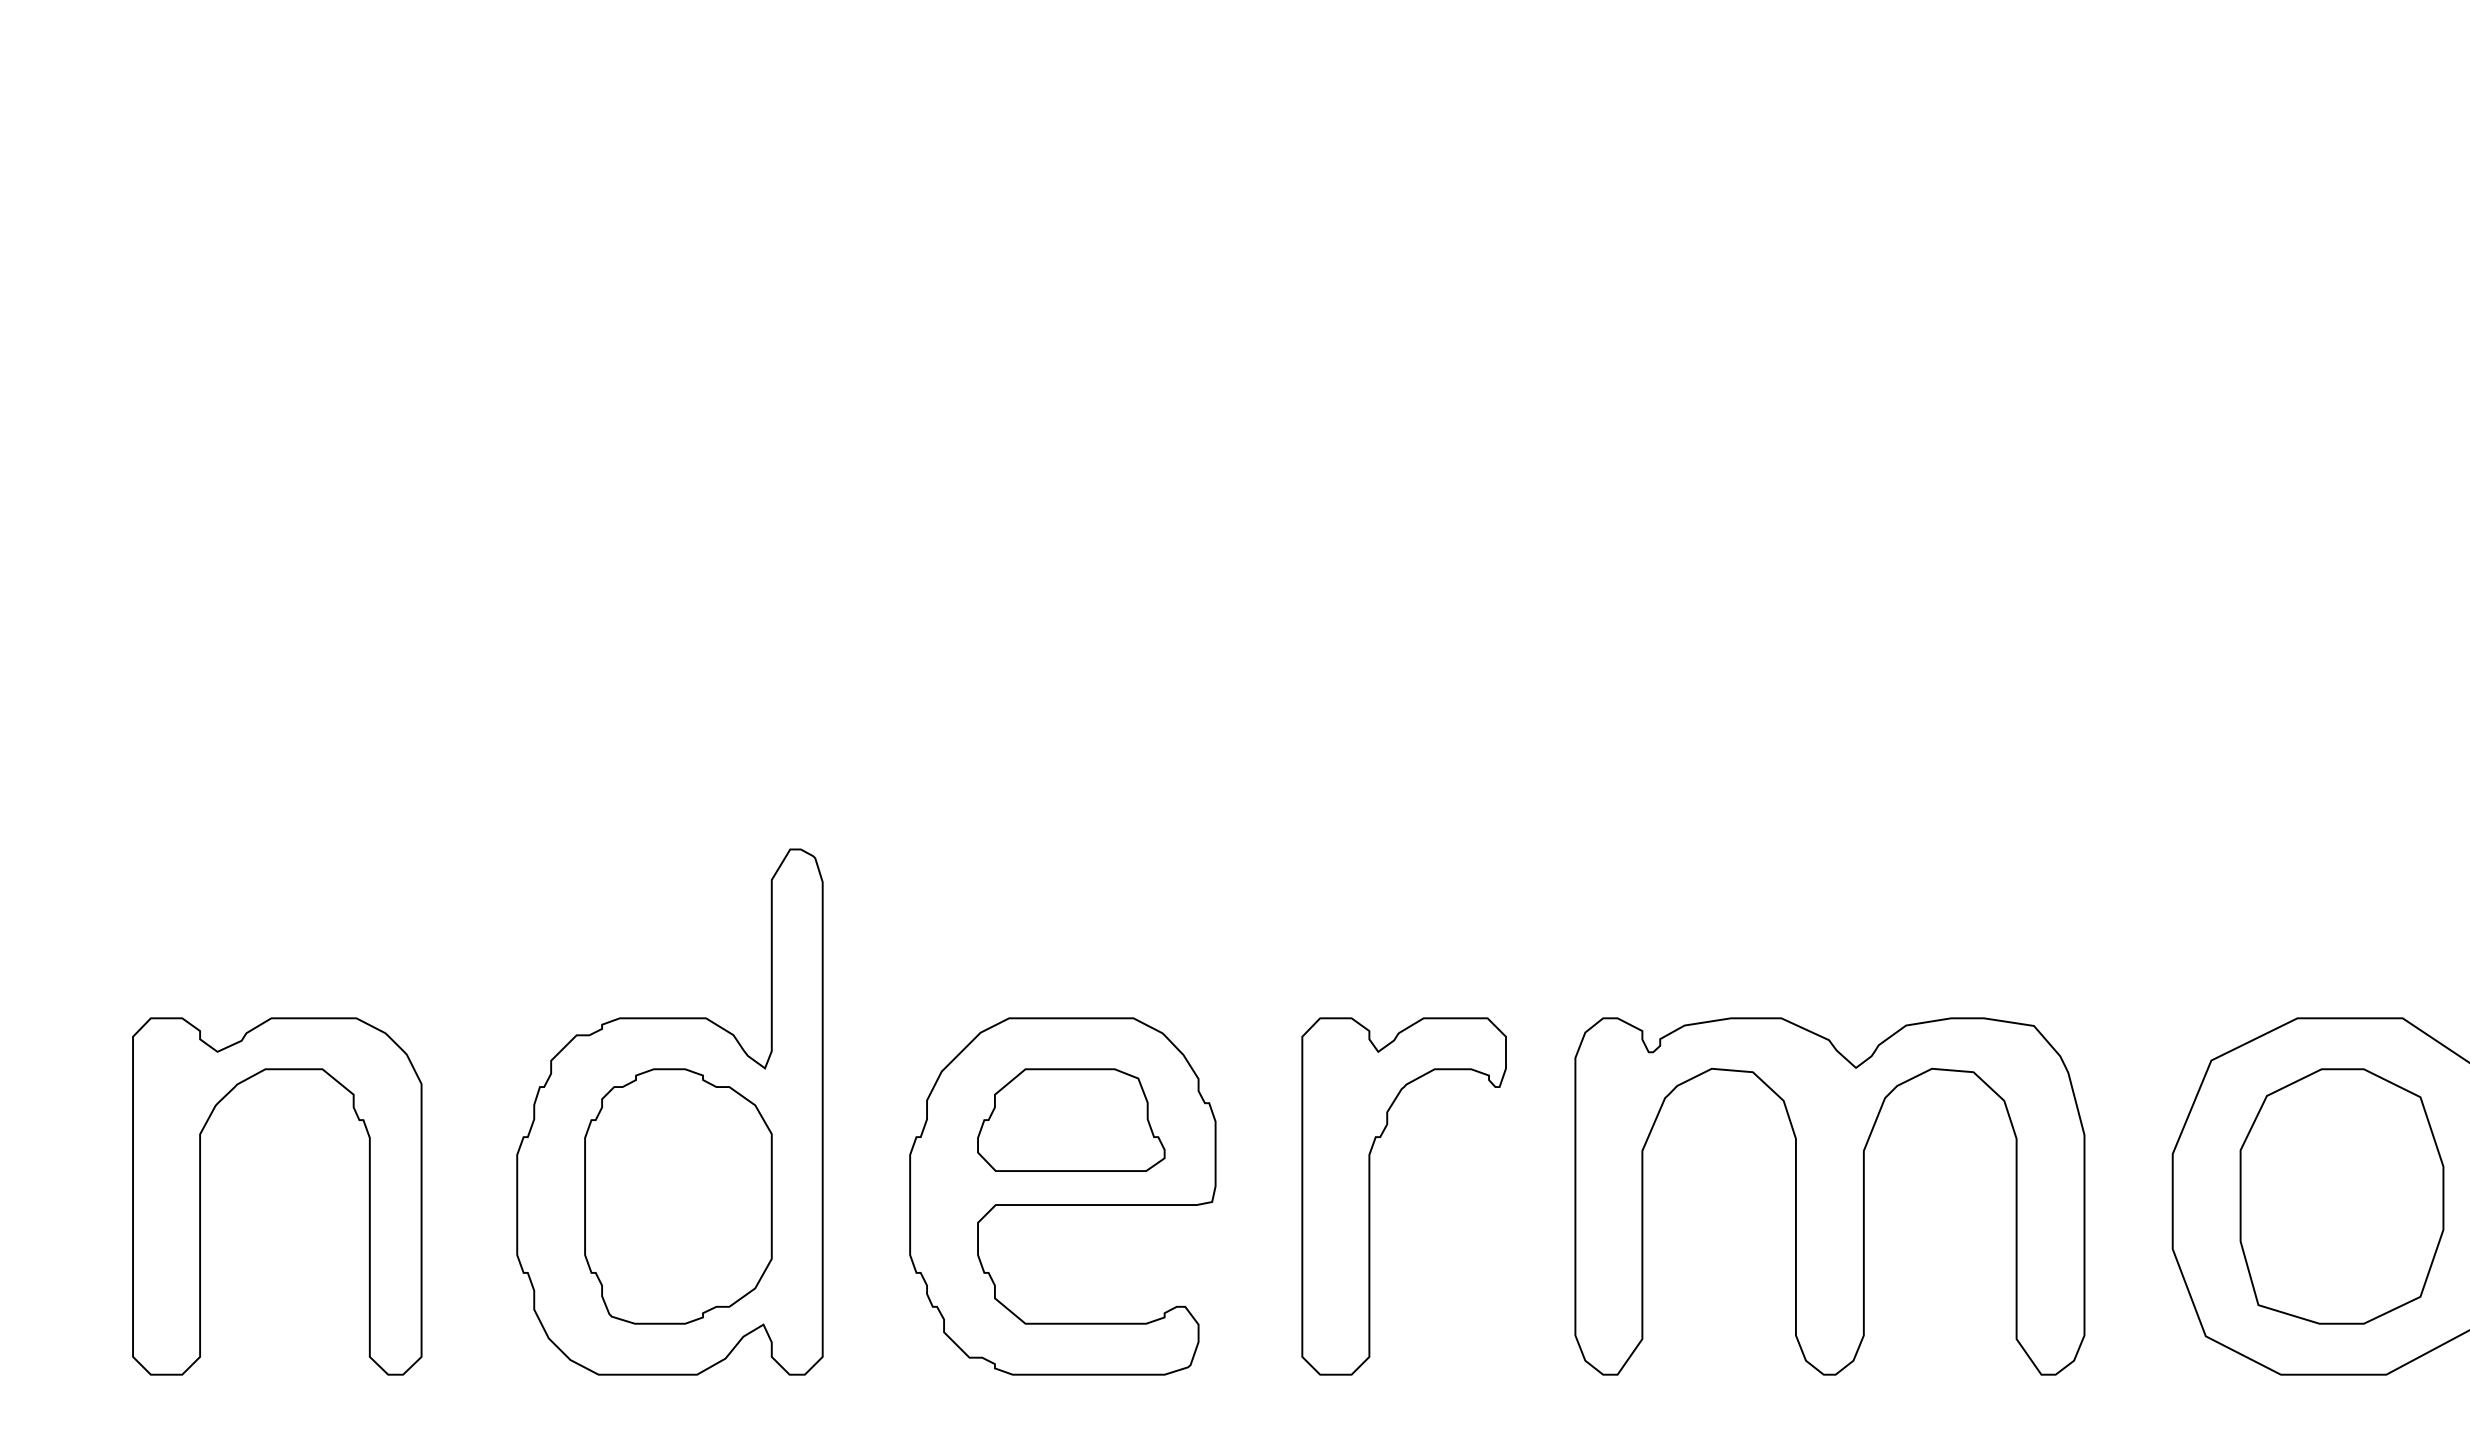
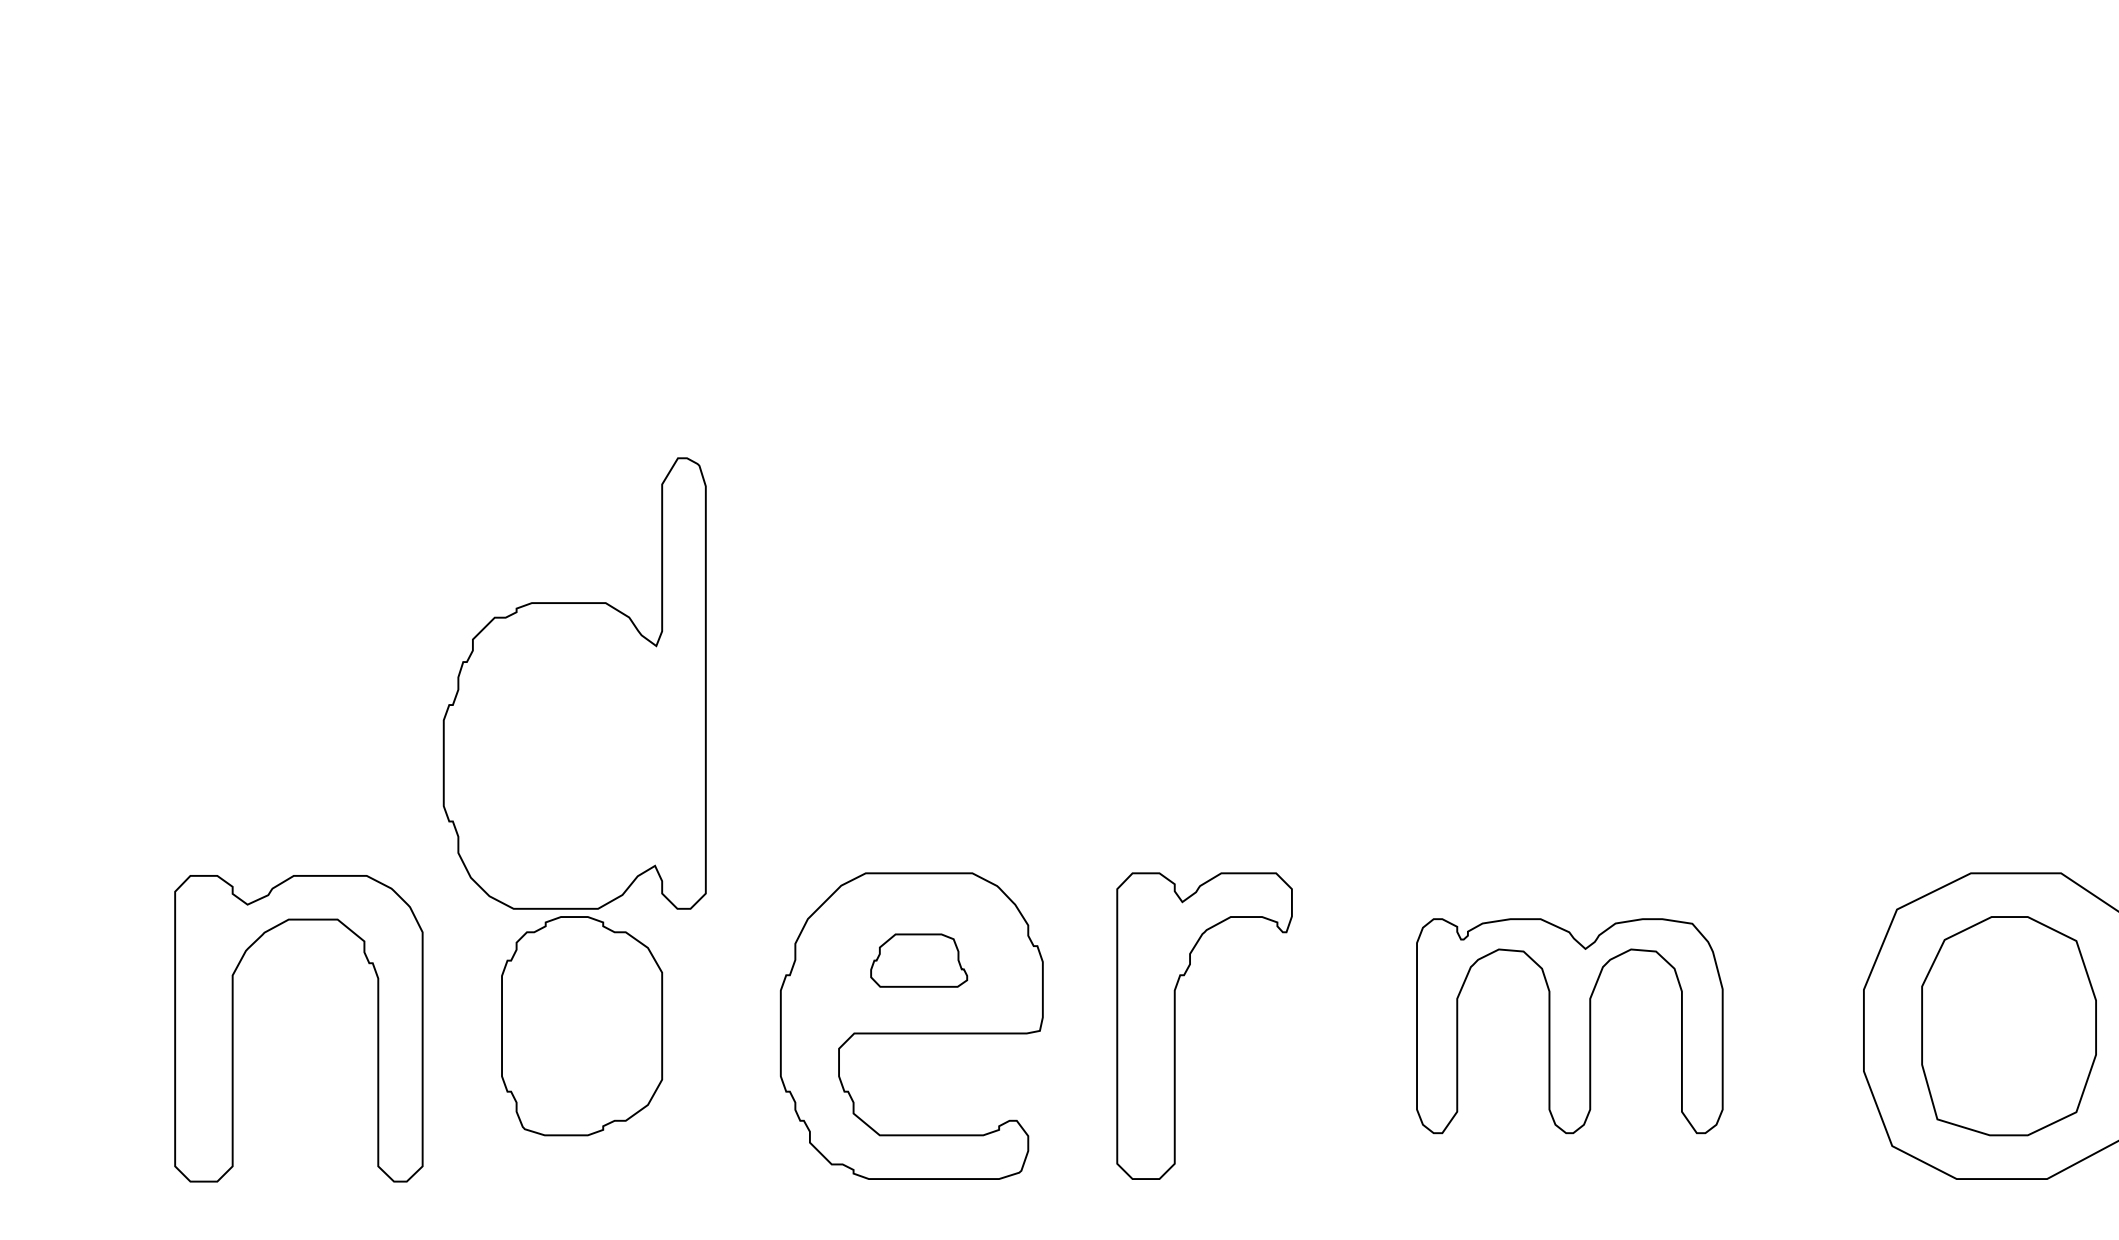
part: (669, 1111) -> (574, 683), moved
part: (1071, 1119) -> (919, 960), size x0.6
part: (200, 1196) -> (233, 1028), moved
part: (1829, 1196) -> (1569, 1026), size x0.7

